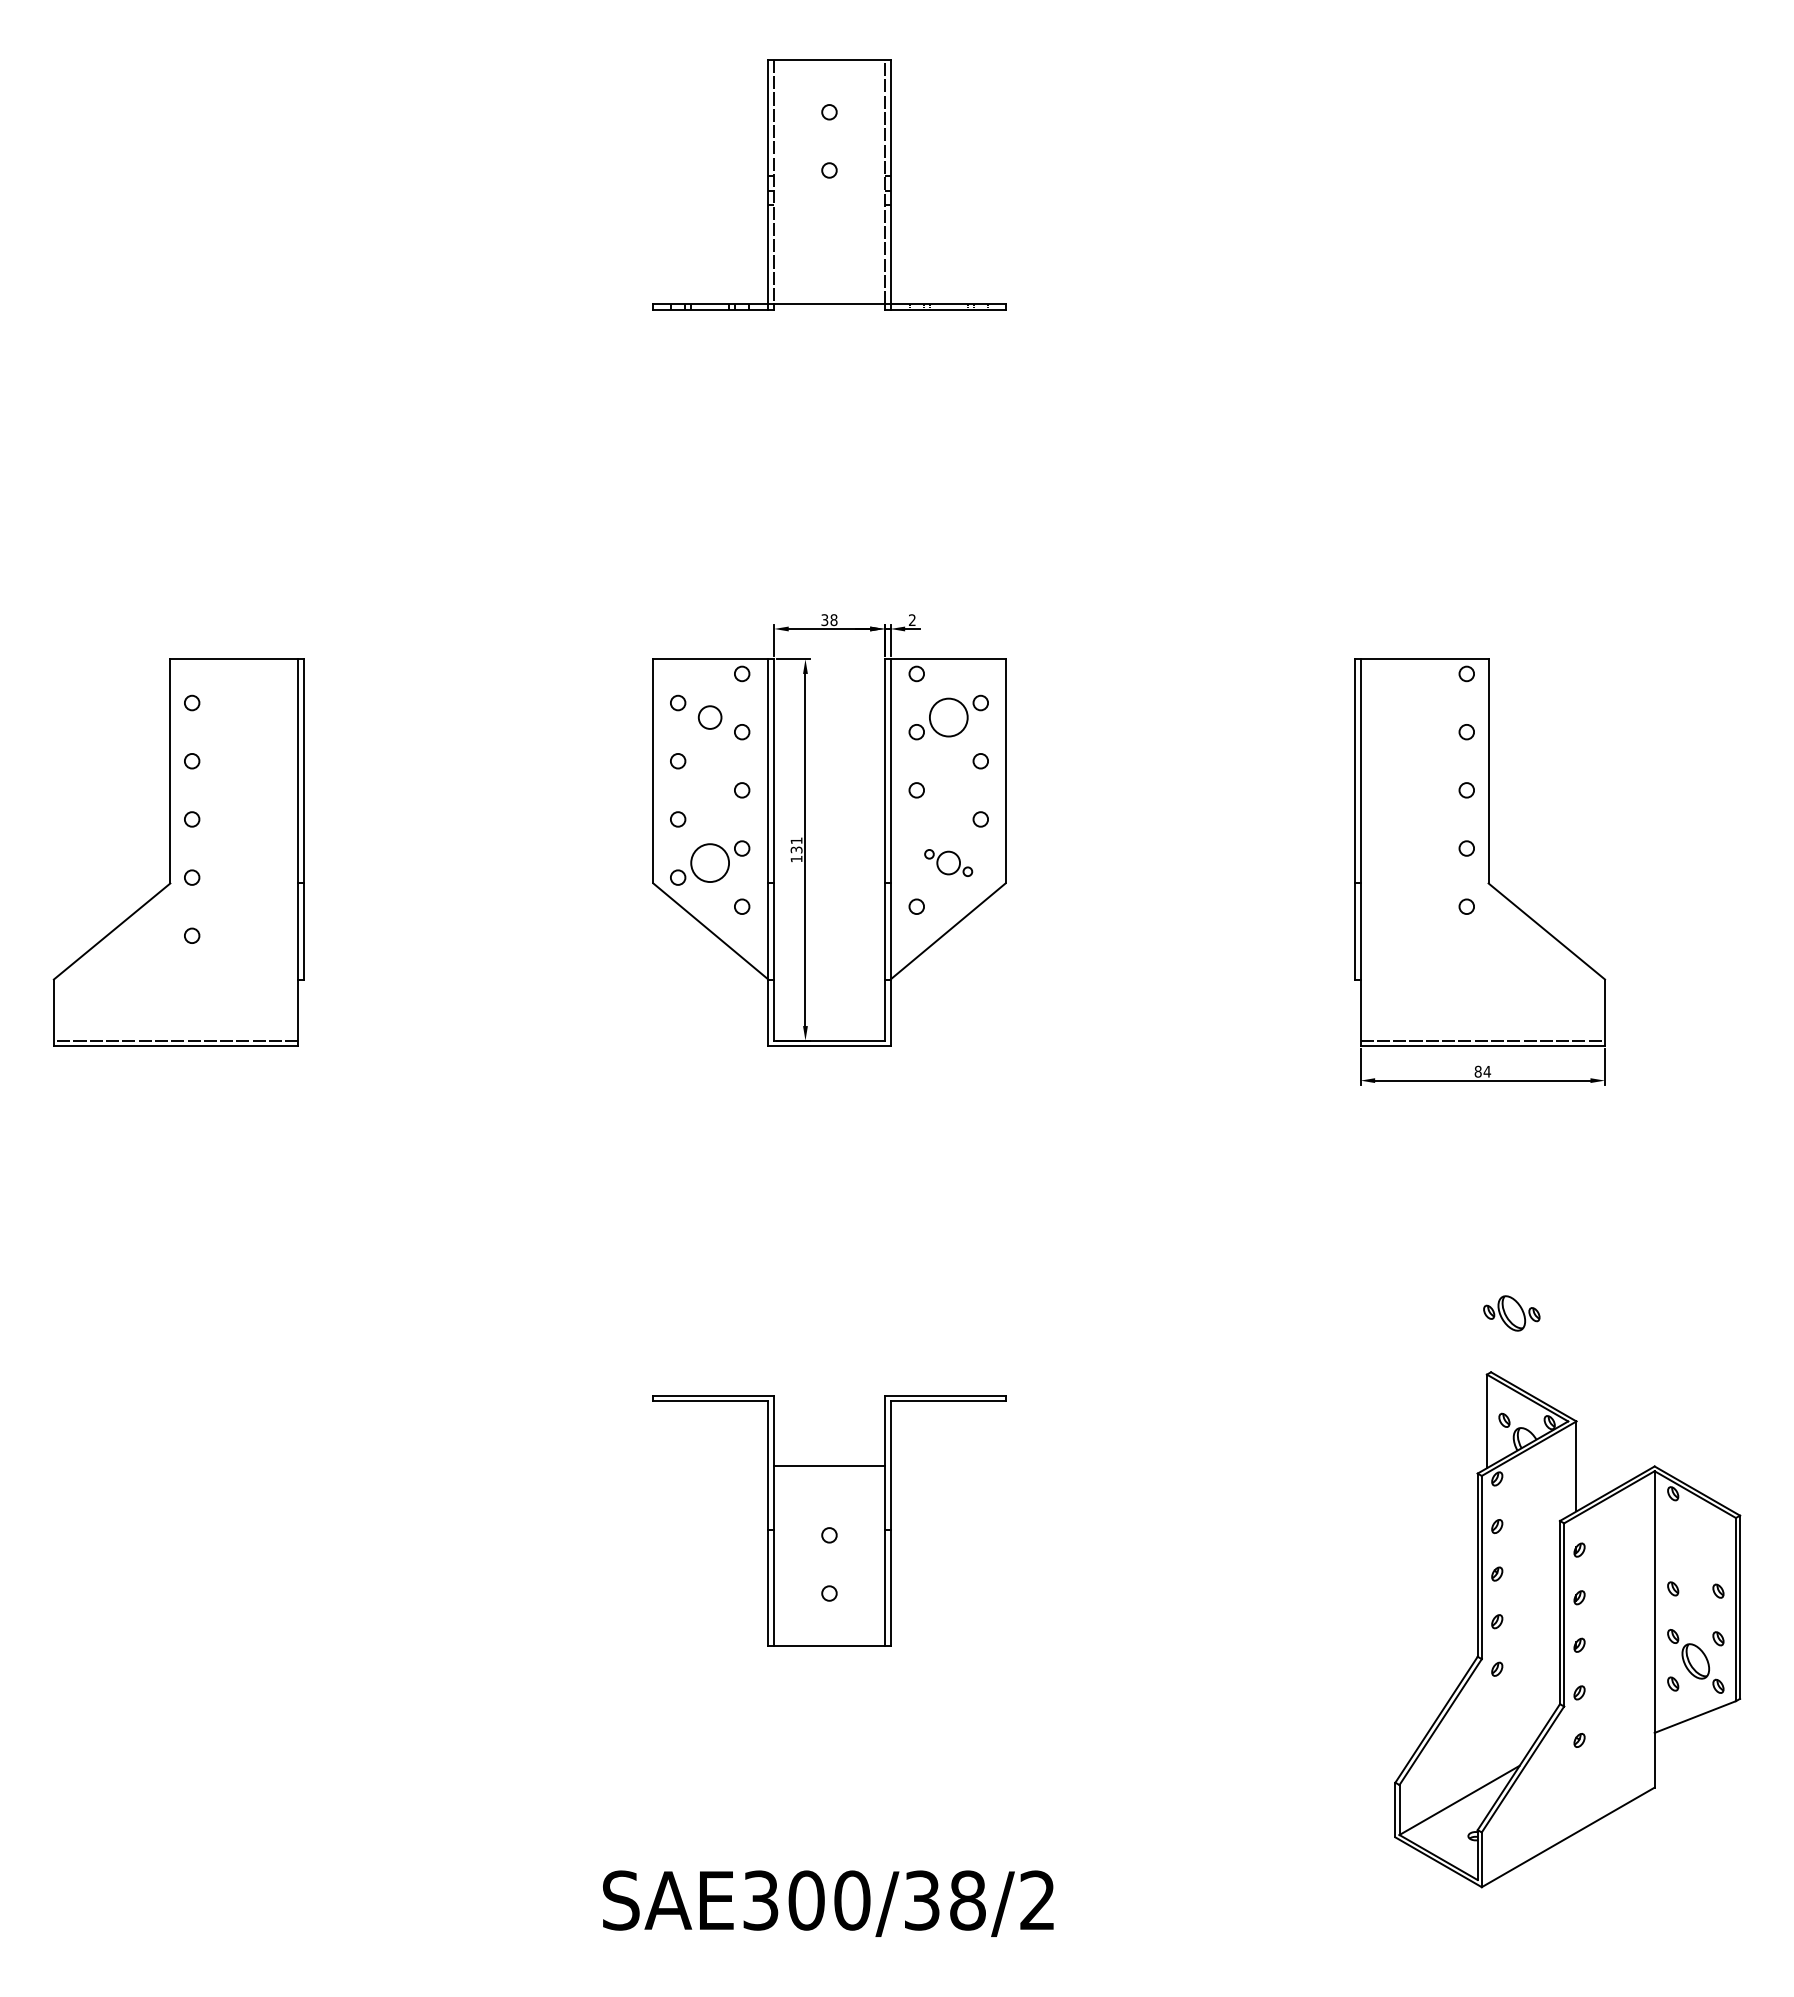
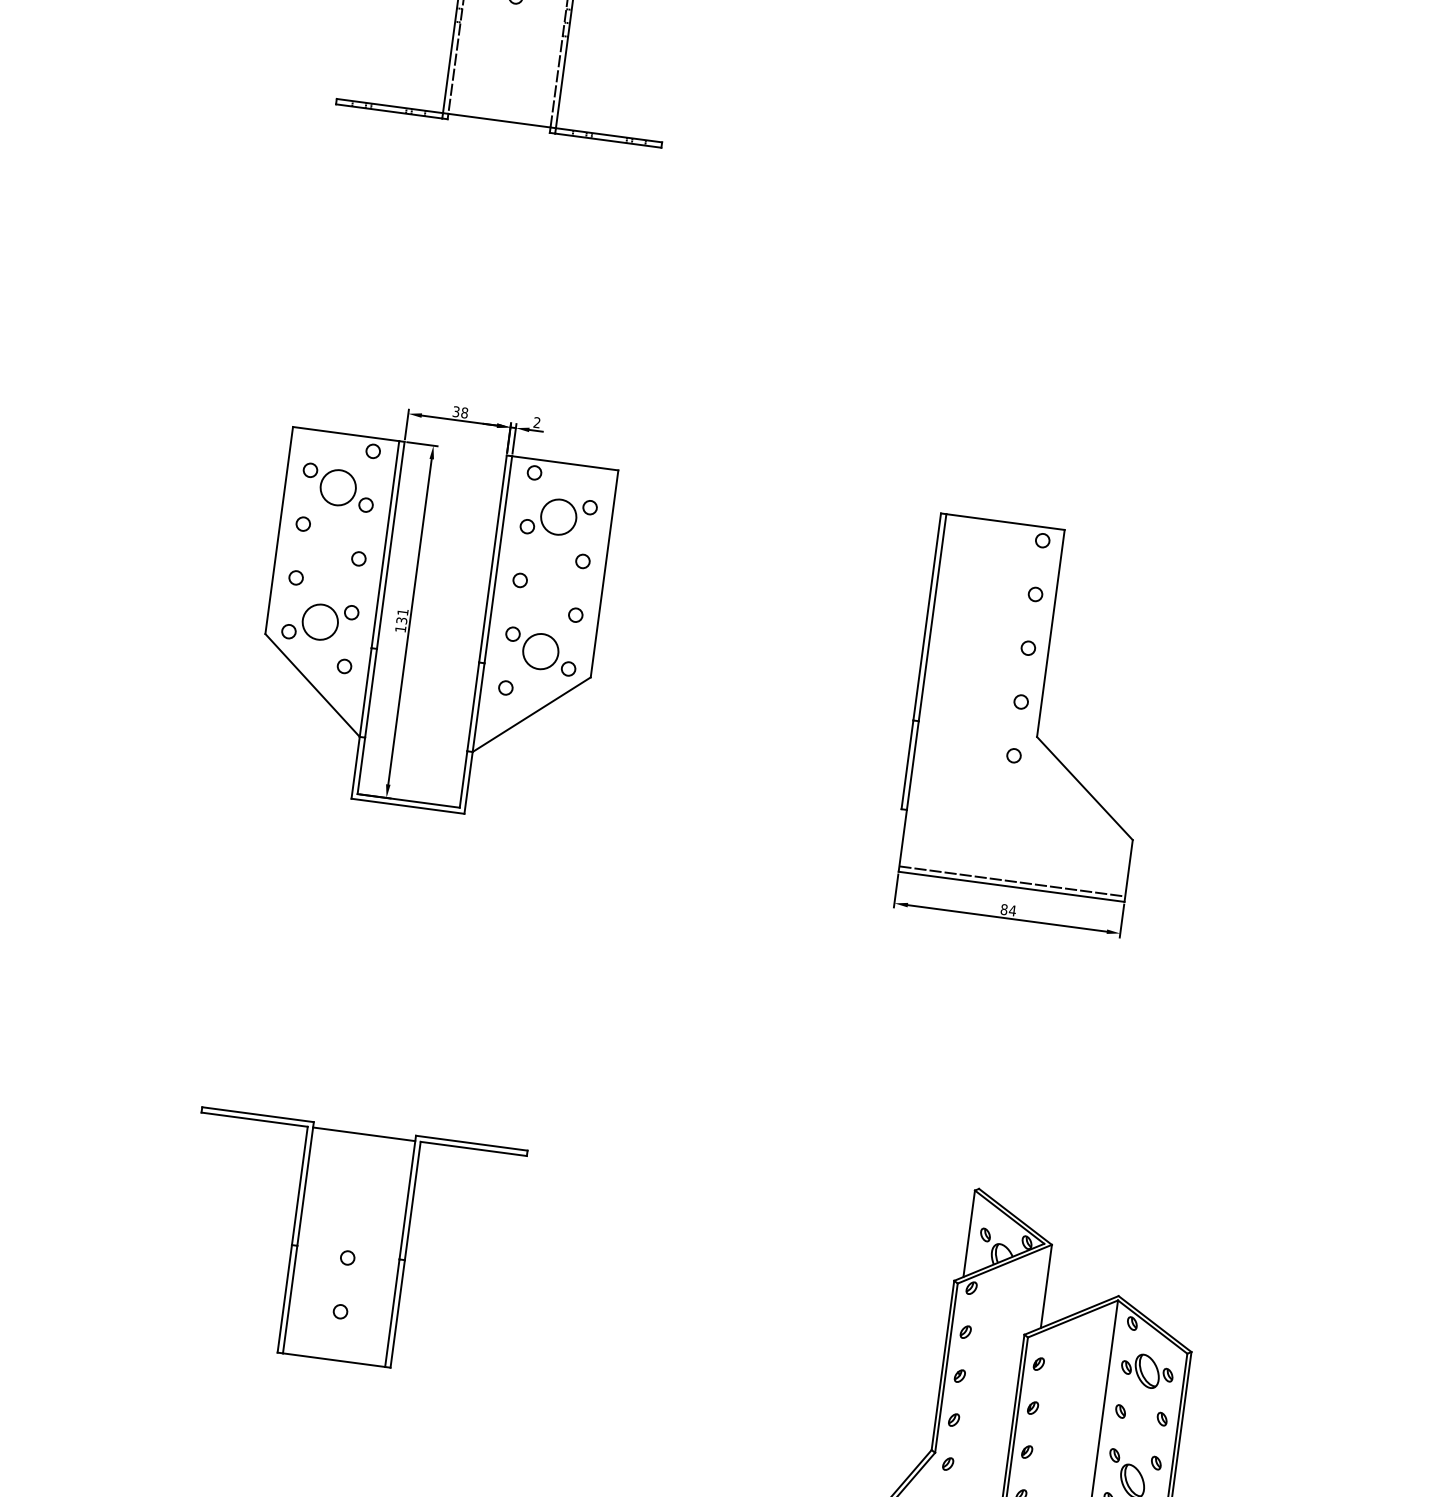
circle: (710, 717) -> (338, 487), size x1.67
part: (948, 862) -> (540, 651), size x1.67
part: (1511, 1313) -> (1146, 1371), moved
line: (829, 1466) -> (364, 1134), moved

